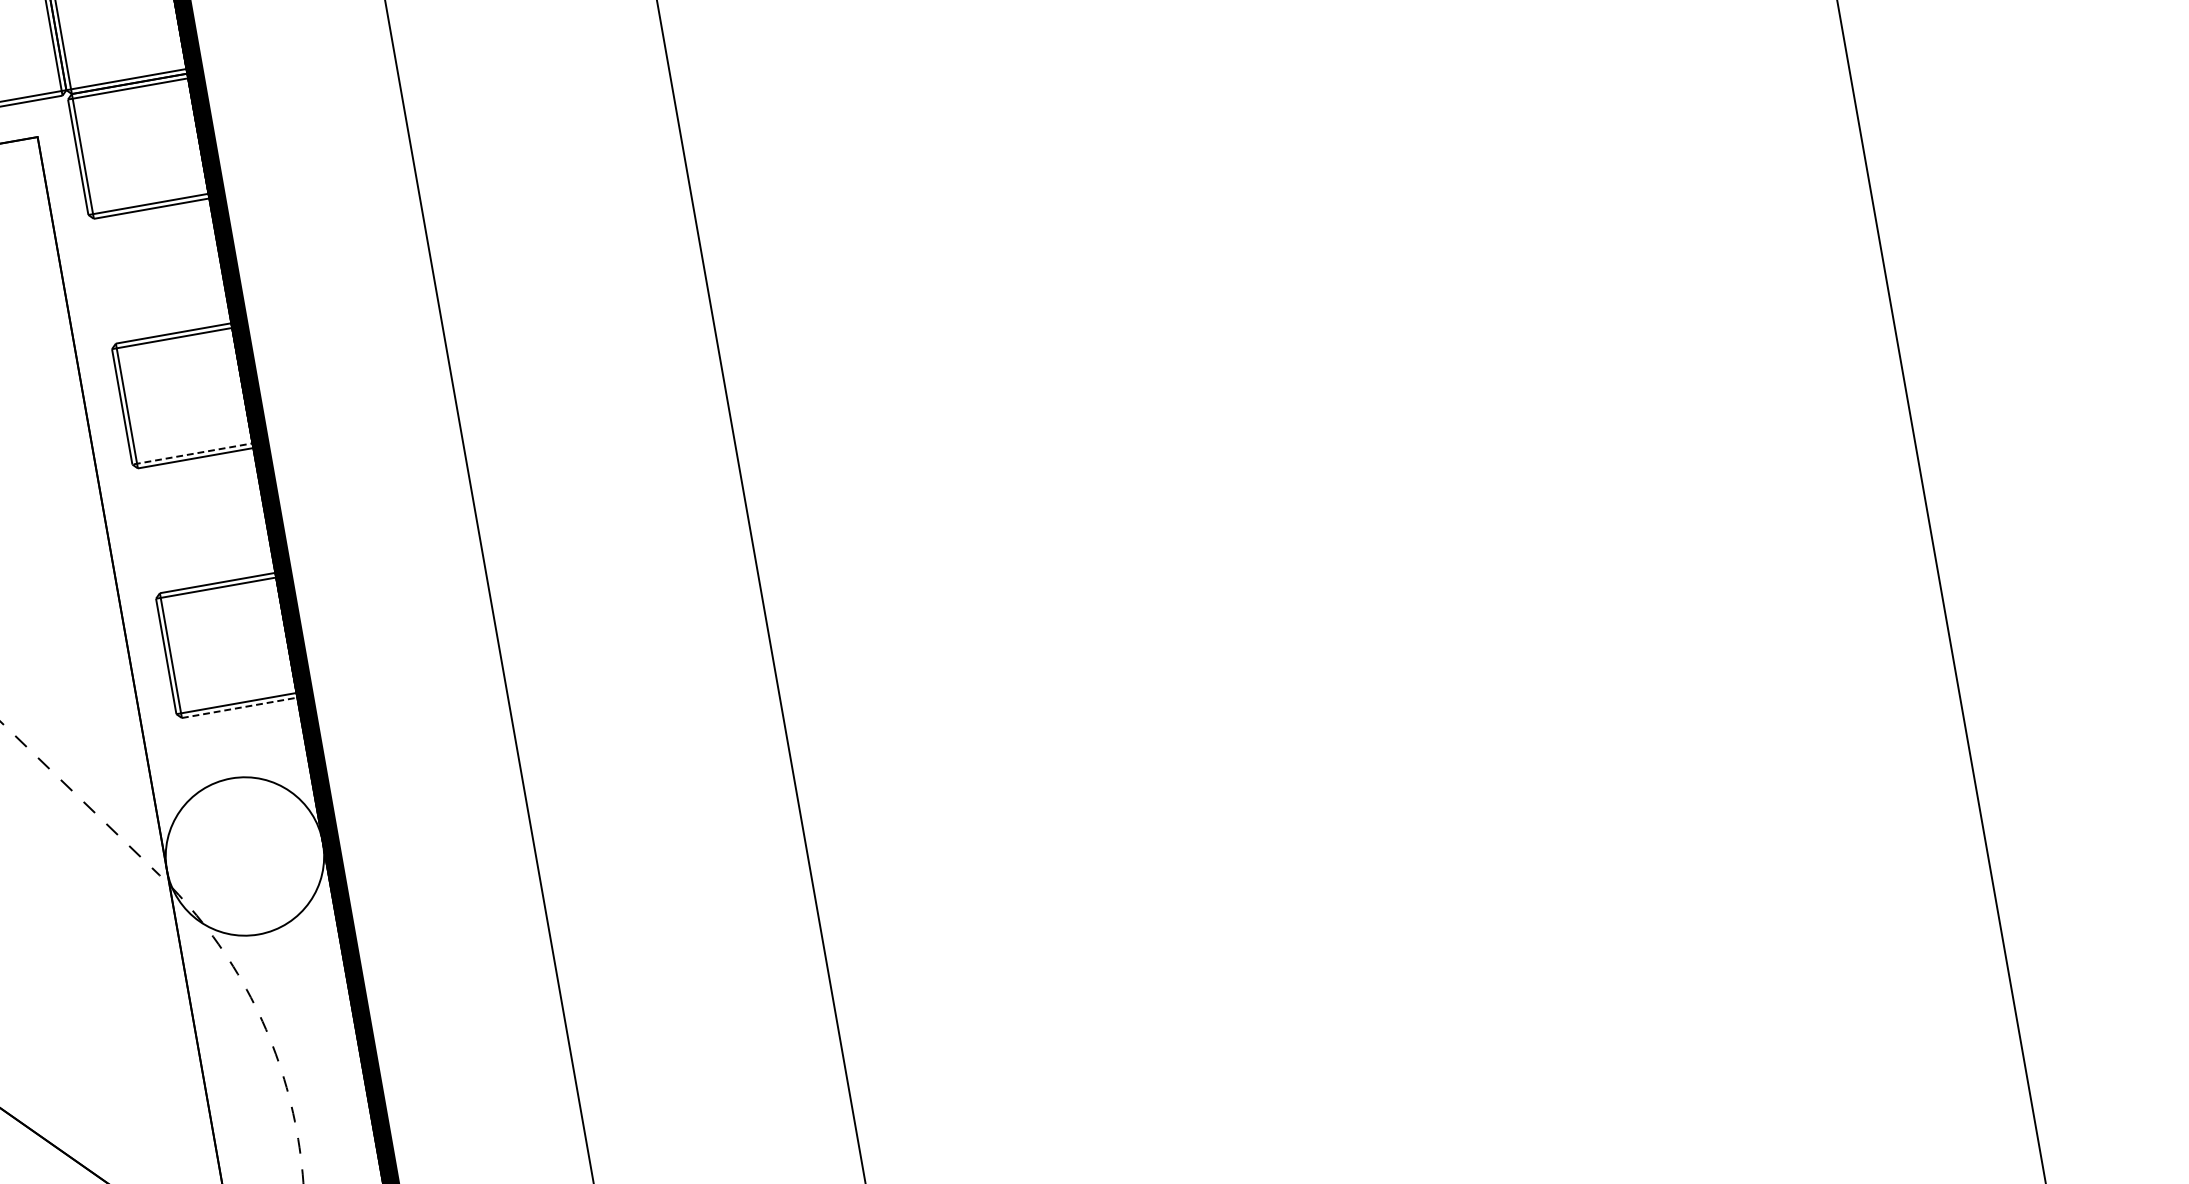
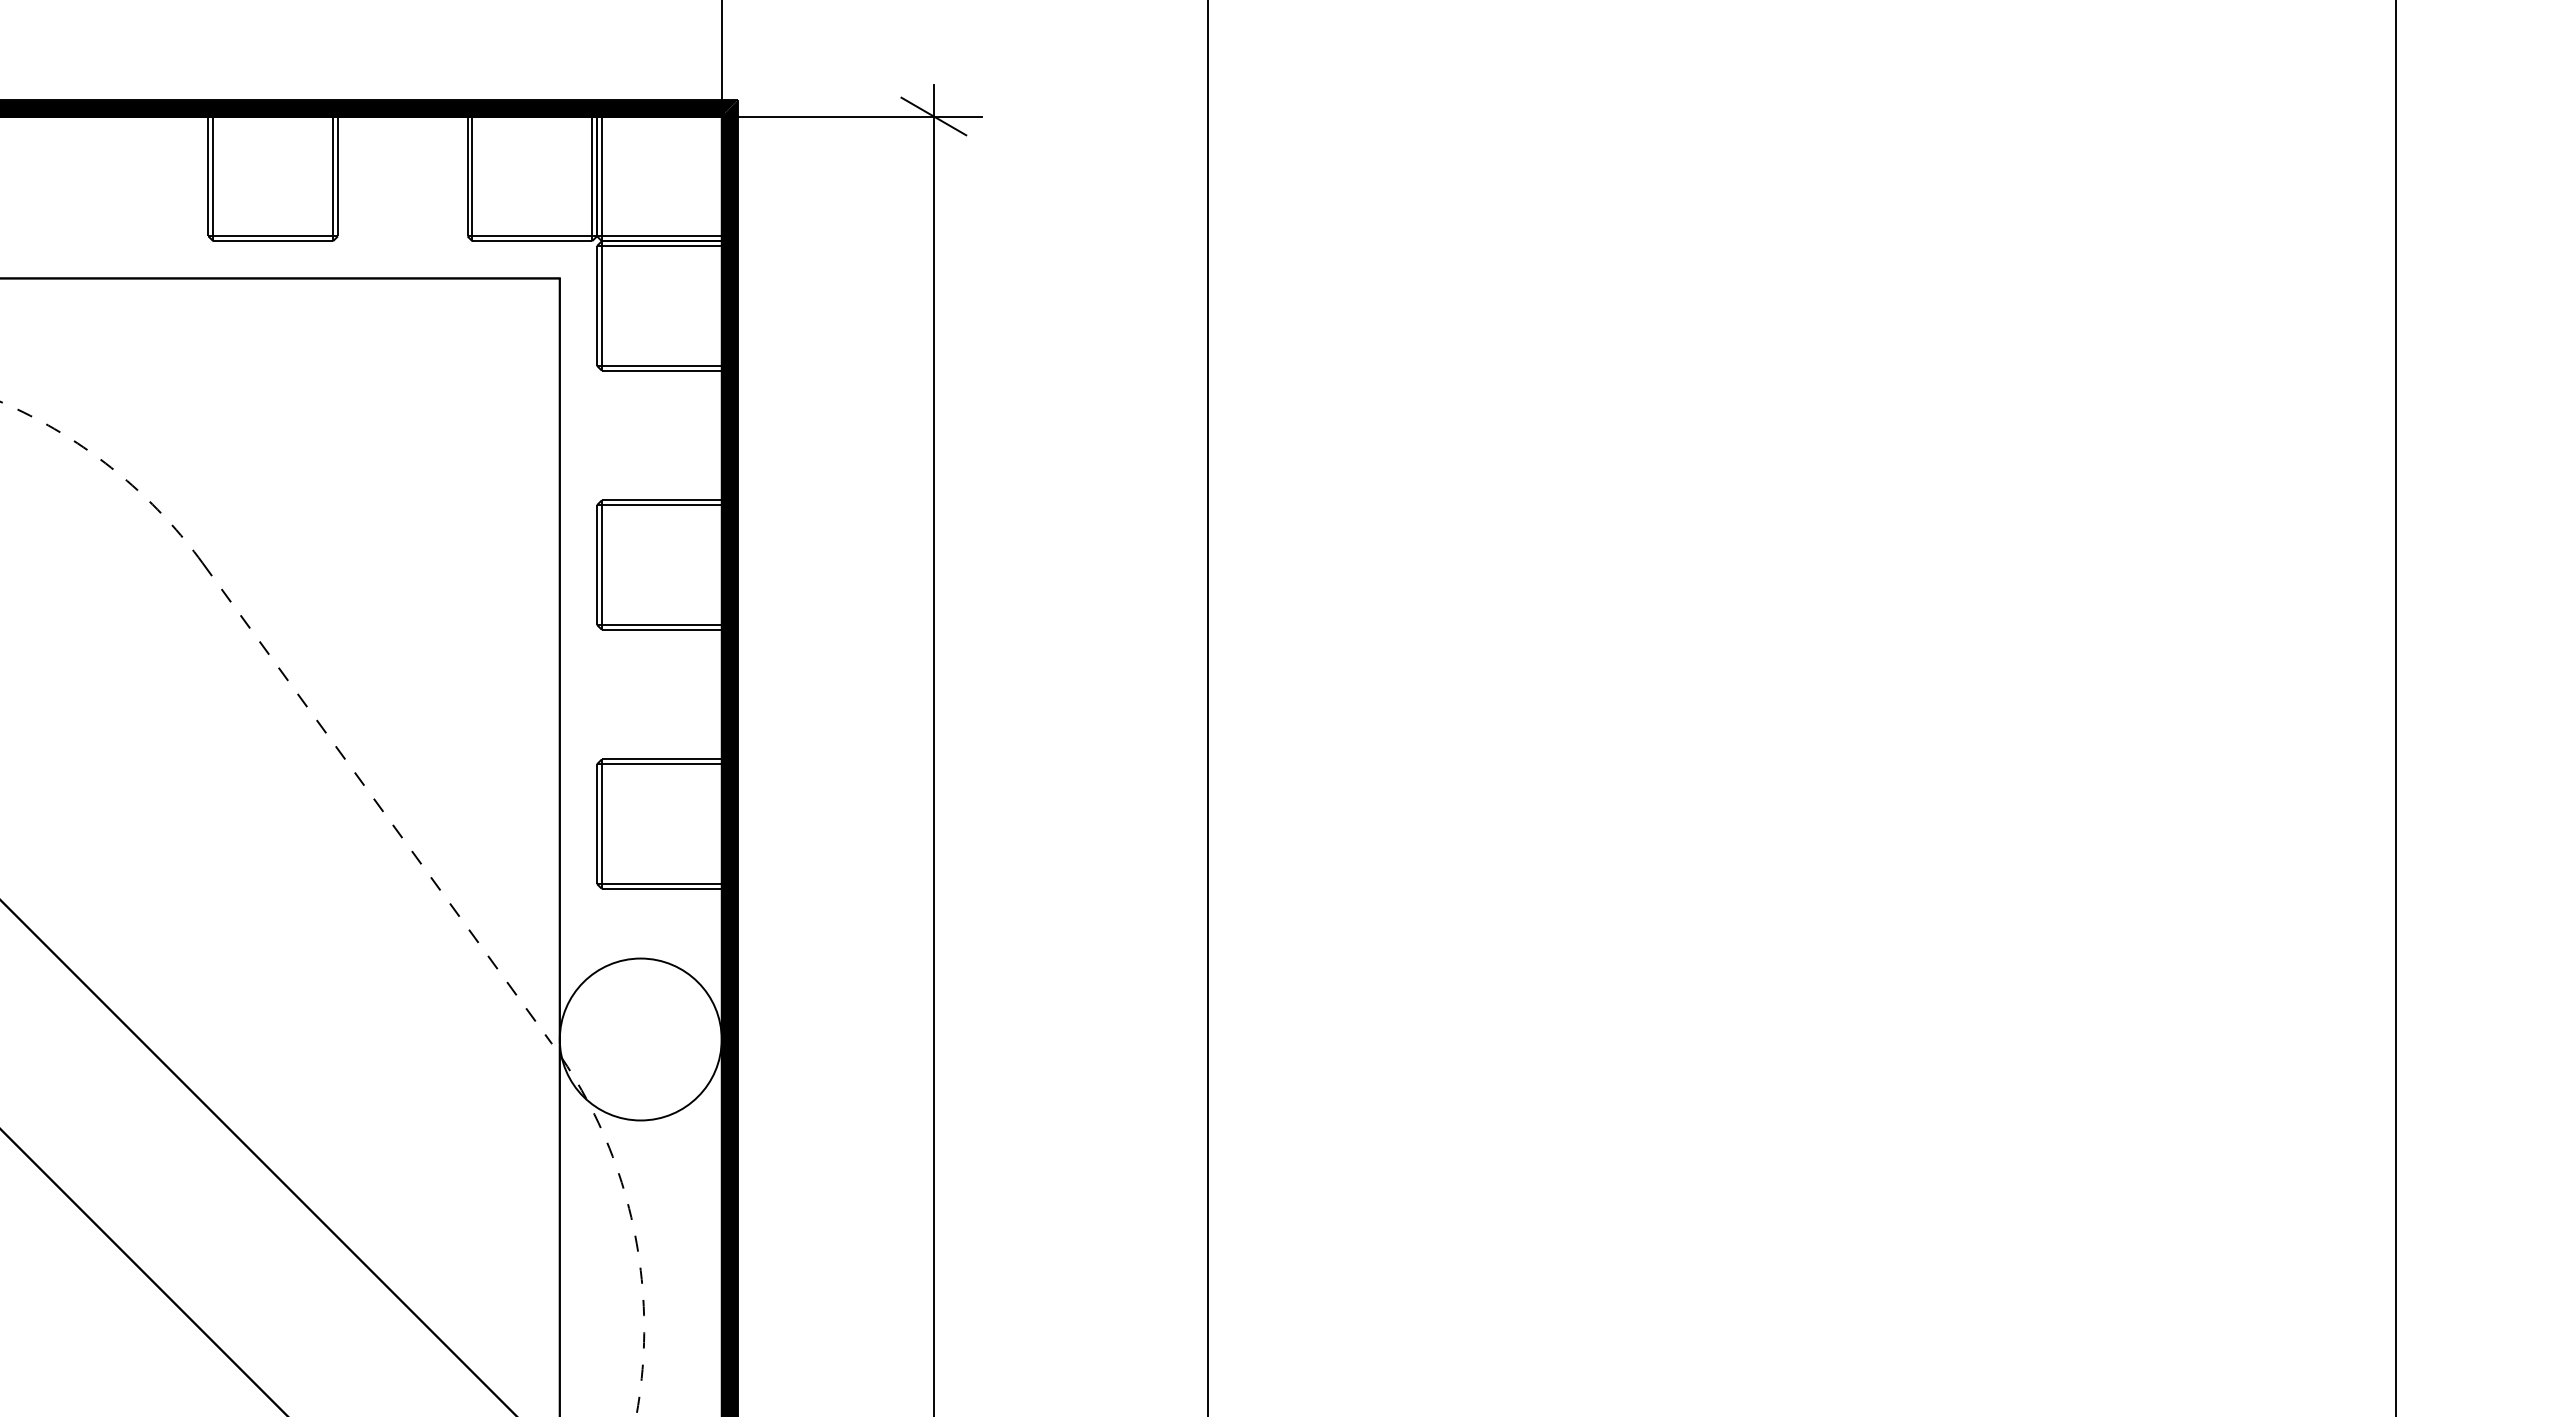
line: (194, 453) -> (661, 624), dashed -> solid
line: (239, 707) -> (661, 888), dashed -> solid

